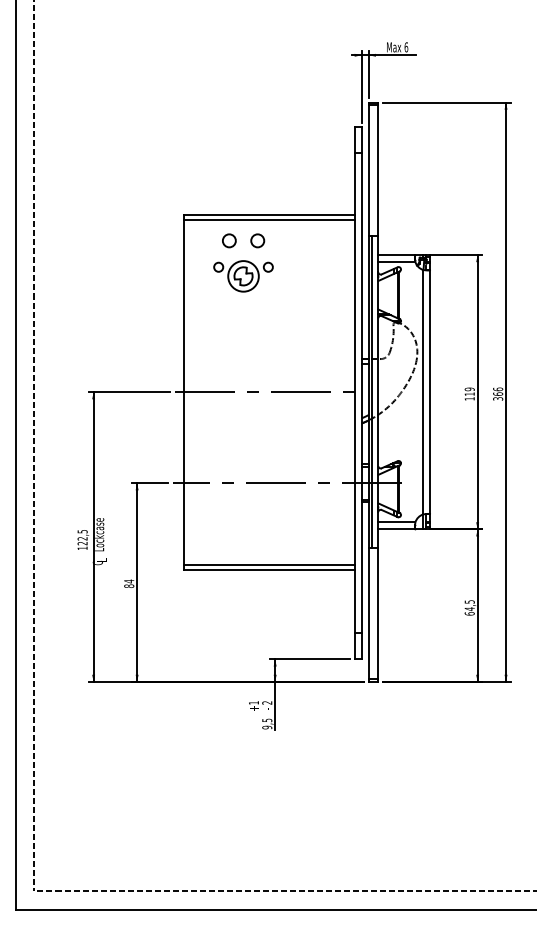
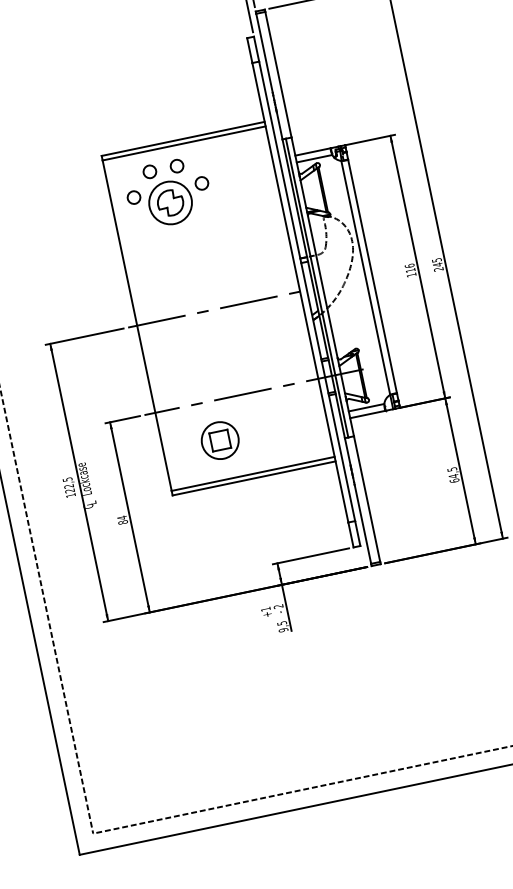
part: (243, 276) -> (170, 203), size x1.43
text: (469, 389) -> (409, 266), 119 -> 116
text: (498, 393) -> (438, 264), 366 -> 245
part: (243, 524) -> (220, 440), added

